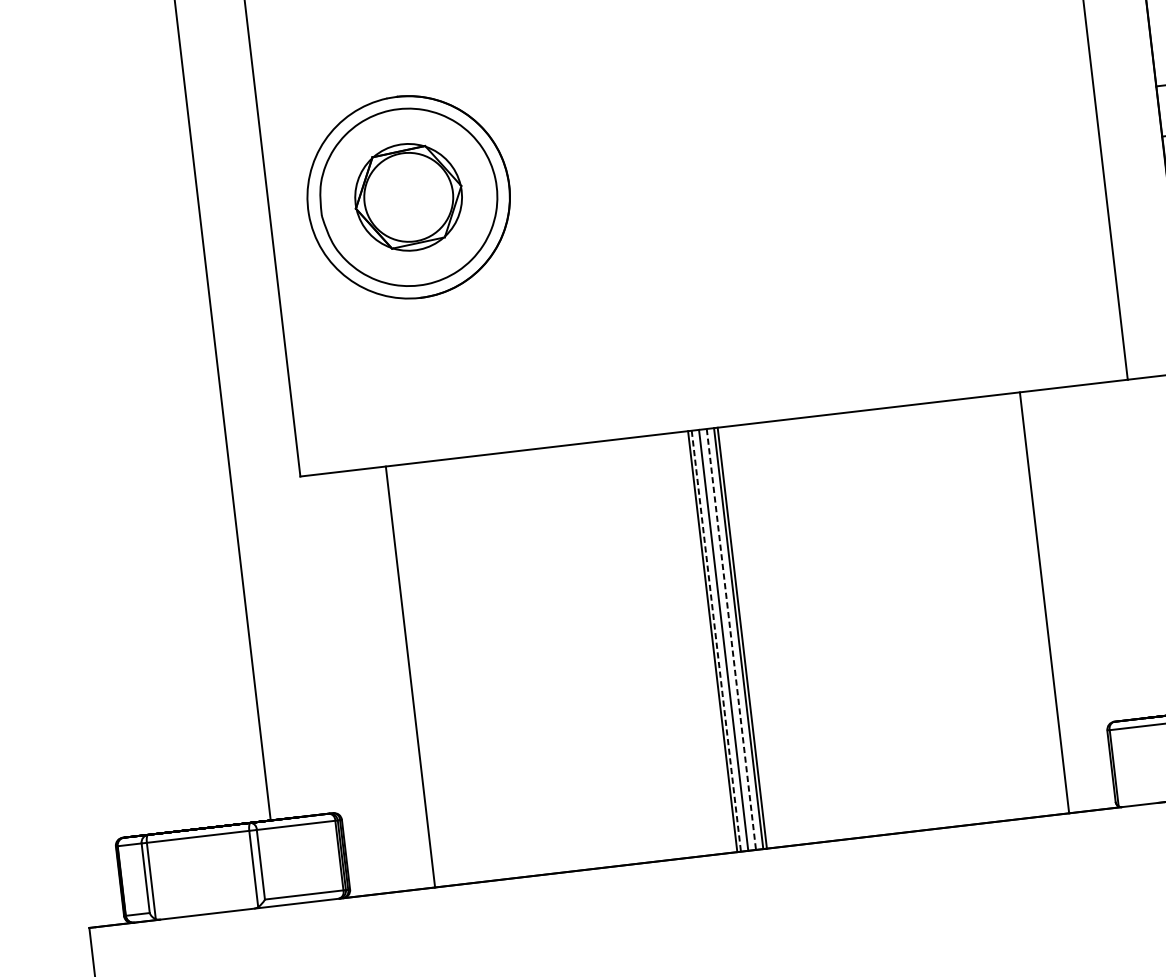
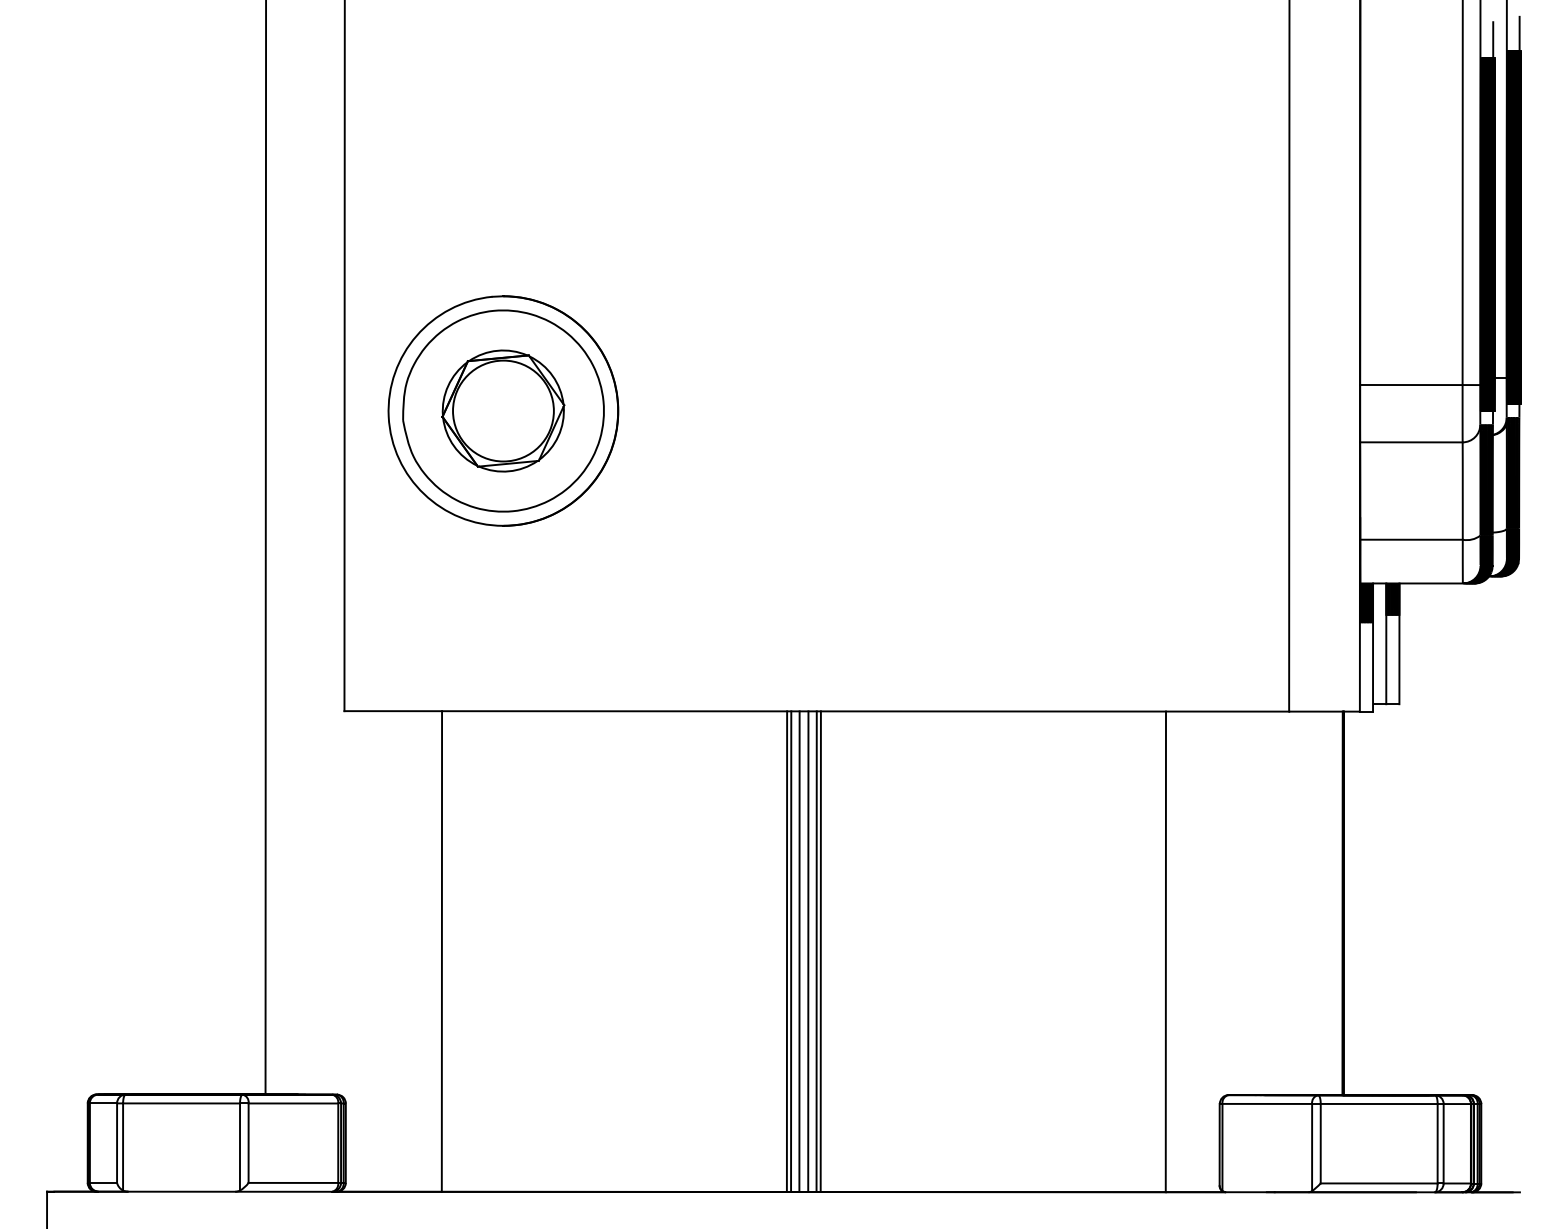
line: (731, 640) -> (808, 952), dashed -> solid
line: (716, 641) -> (791, 952), dashed -> solid

